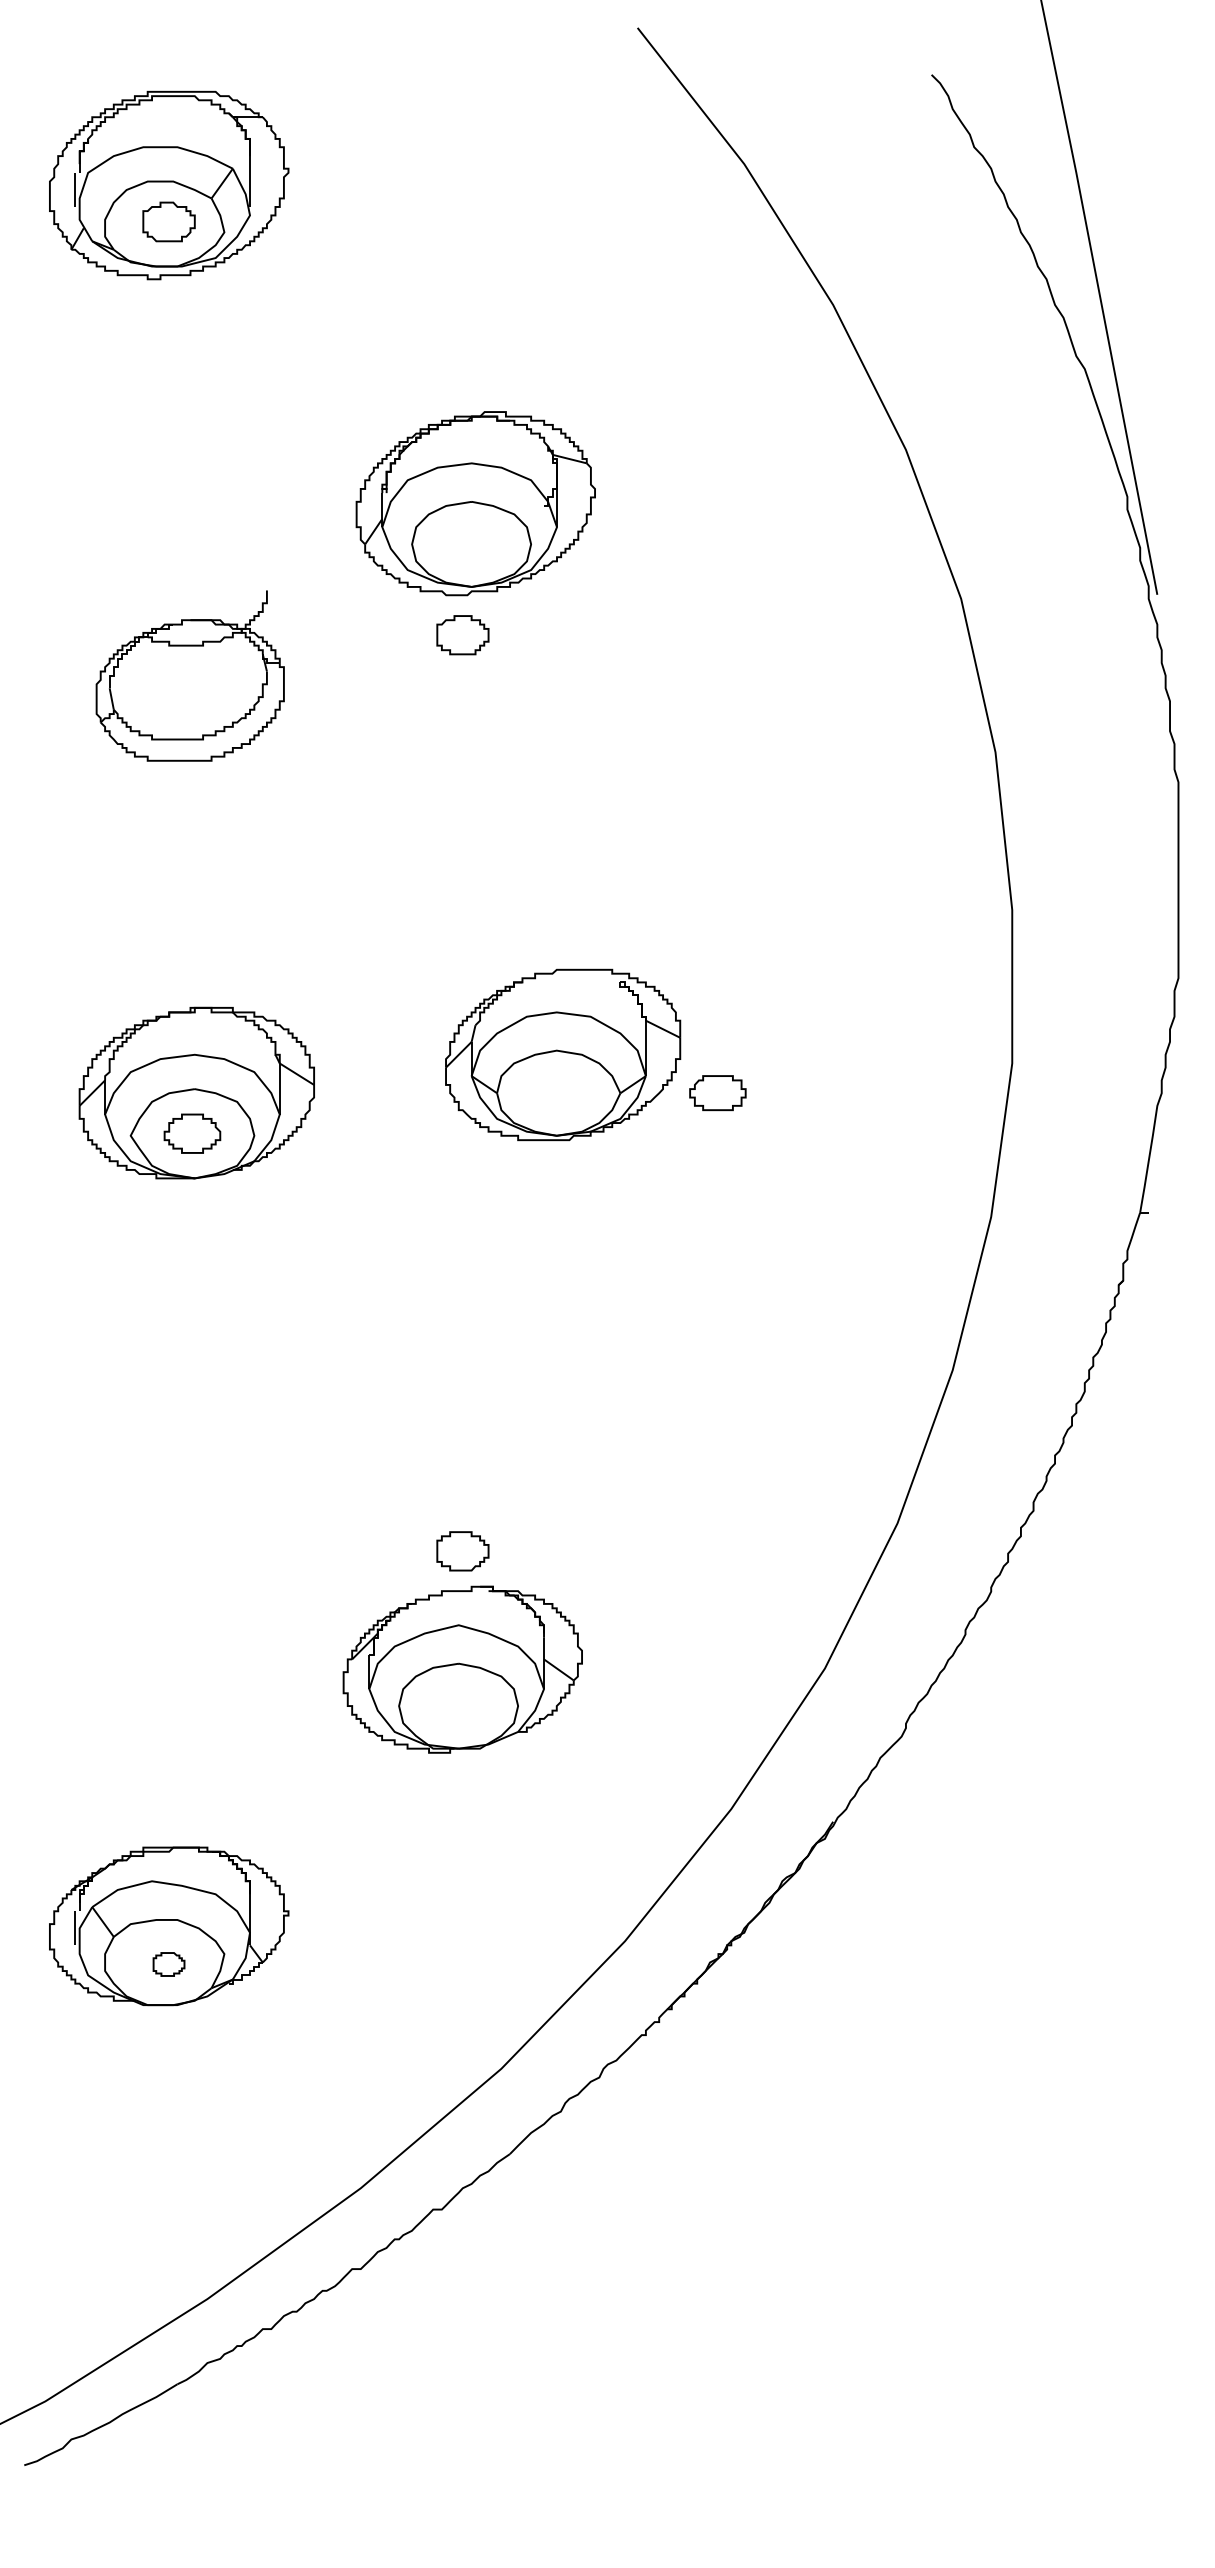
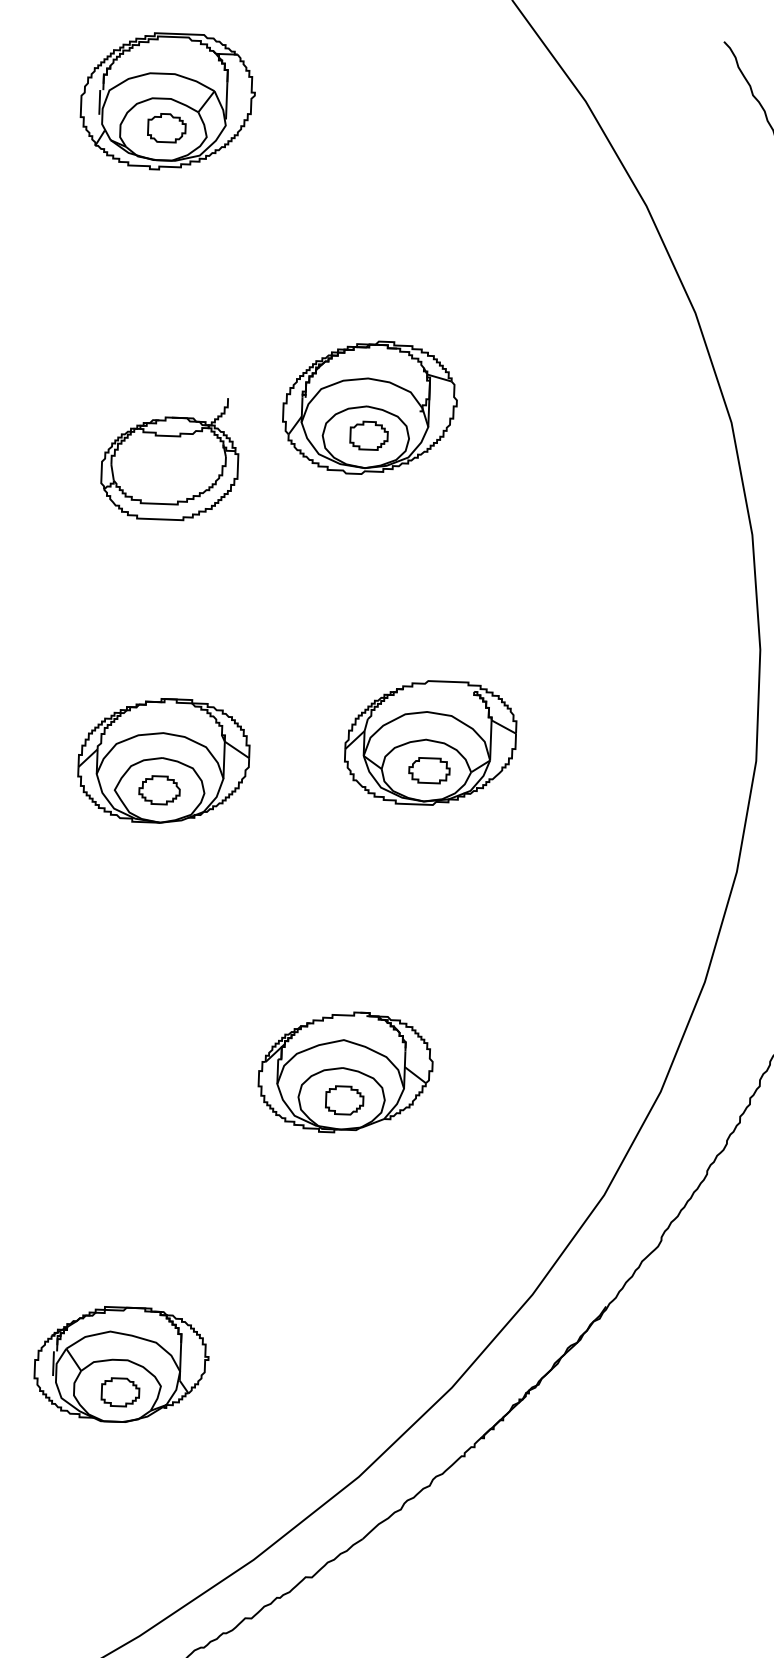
part: (475, 503) -> (369, 407), moved
part: (717, 1093) -> (429, 770), moved
part: (462, 1669) -> (345, 1072), moved
part: (168, 1964) -> (120, 1392), size x1.67

